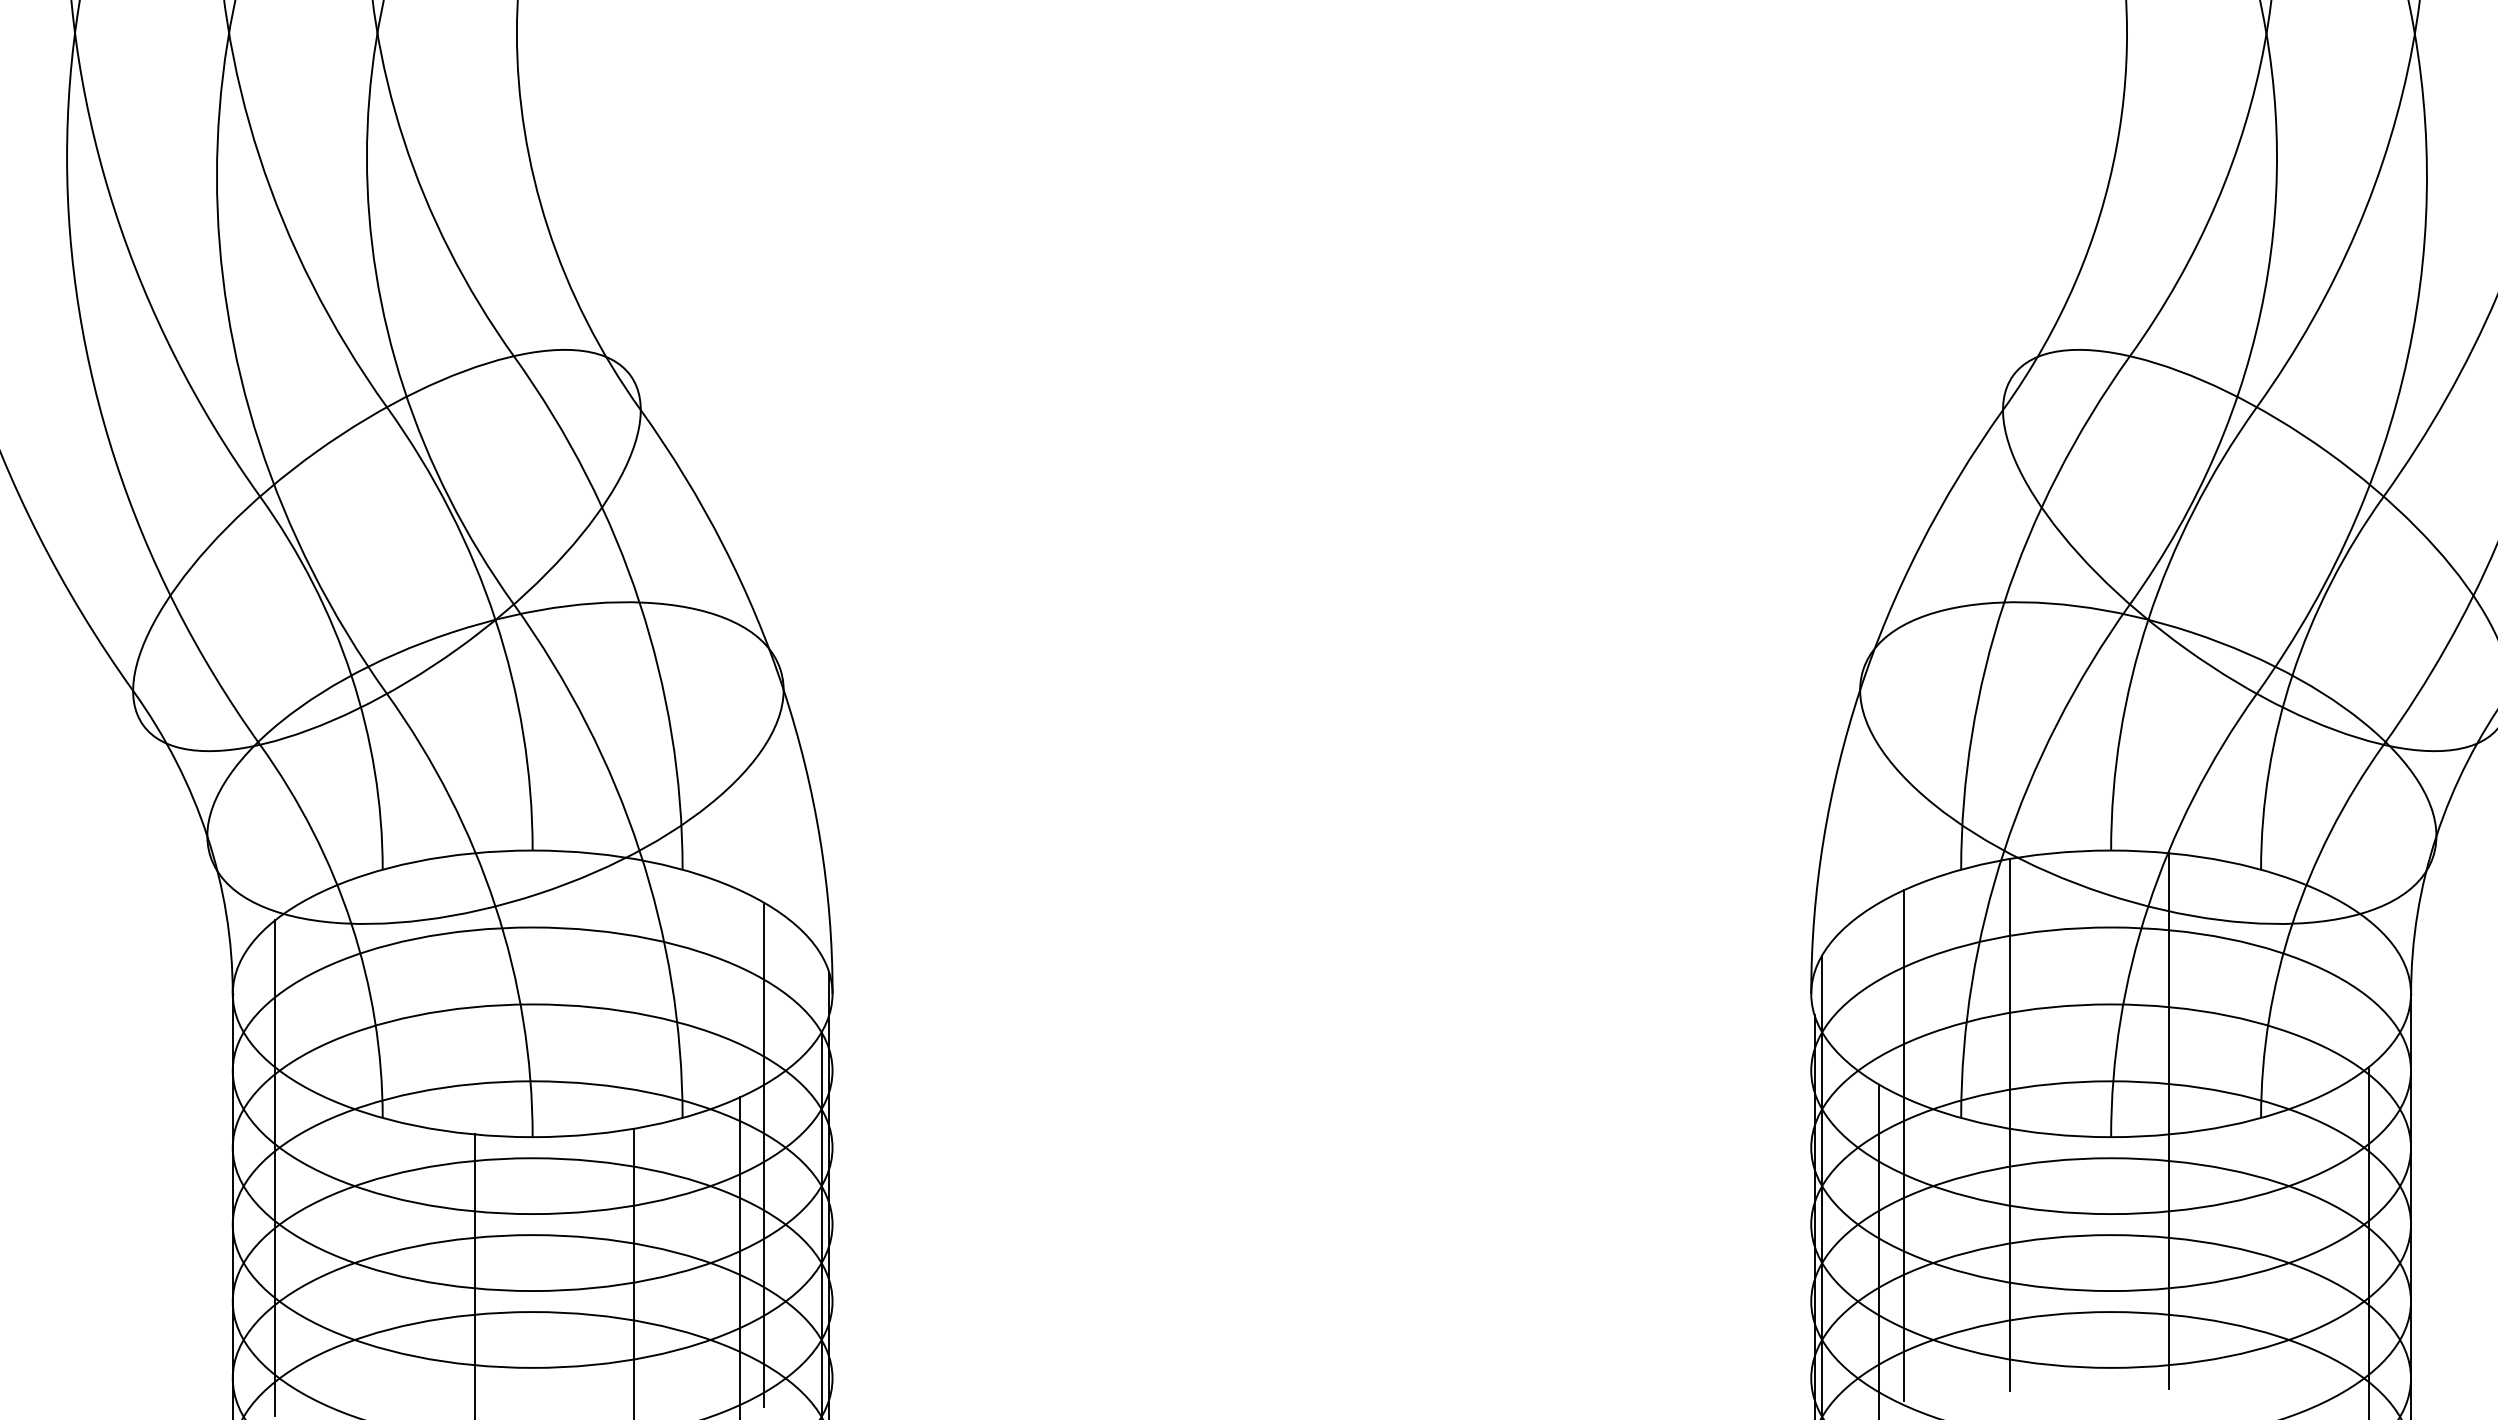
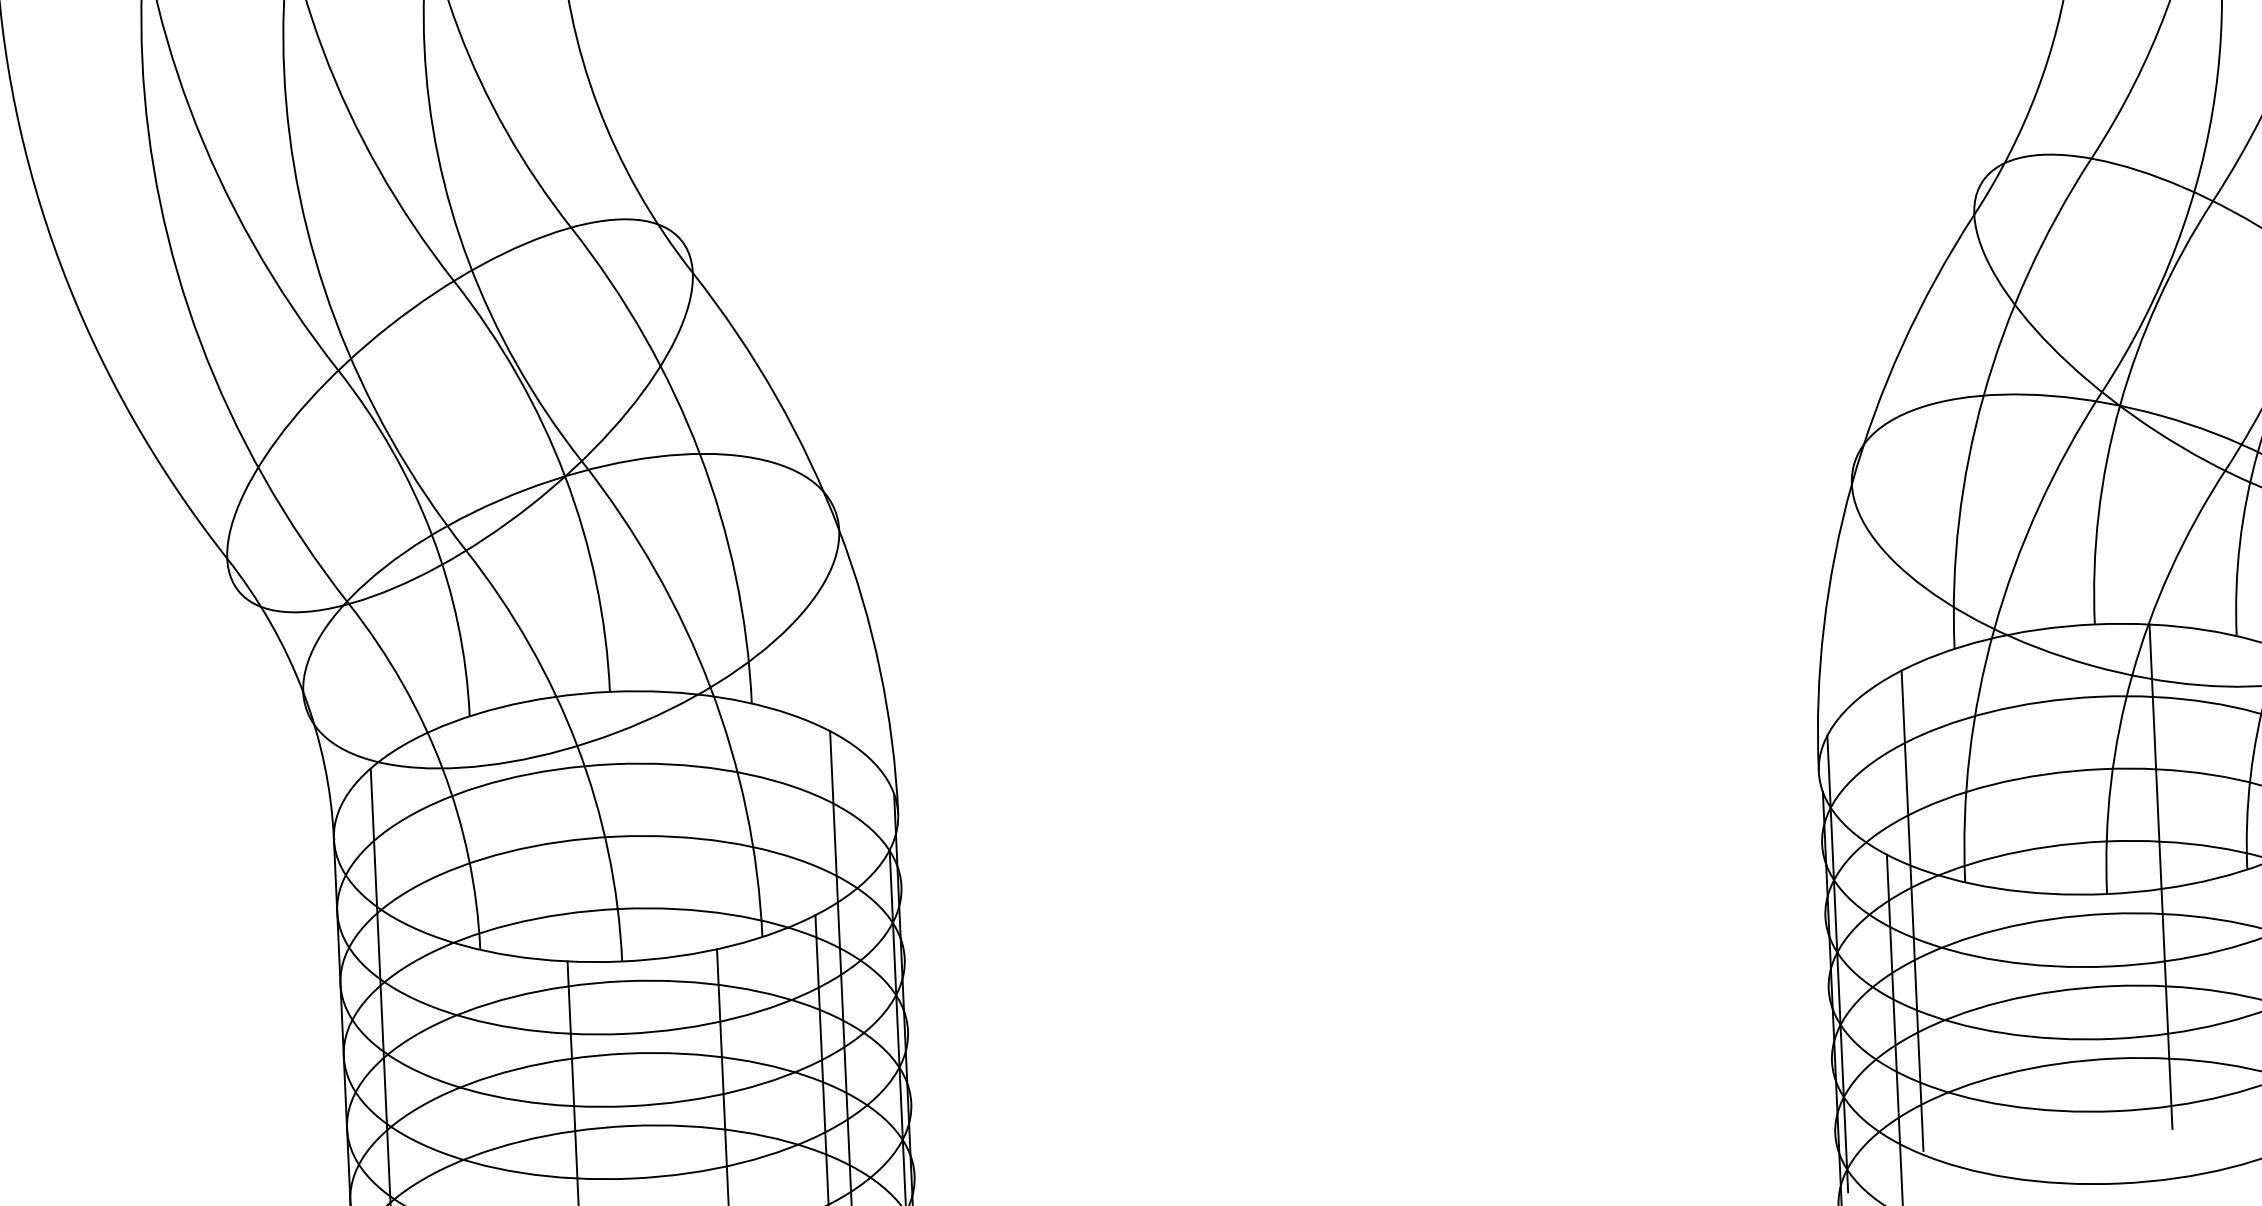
line: (2010, 1124) -> (2011, 886), removed

